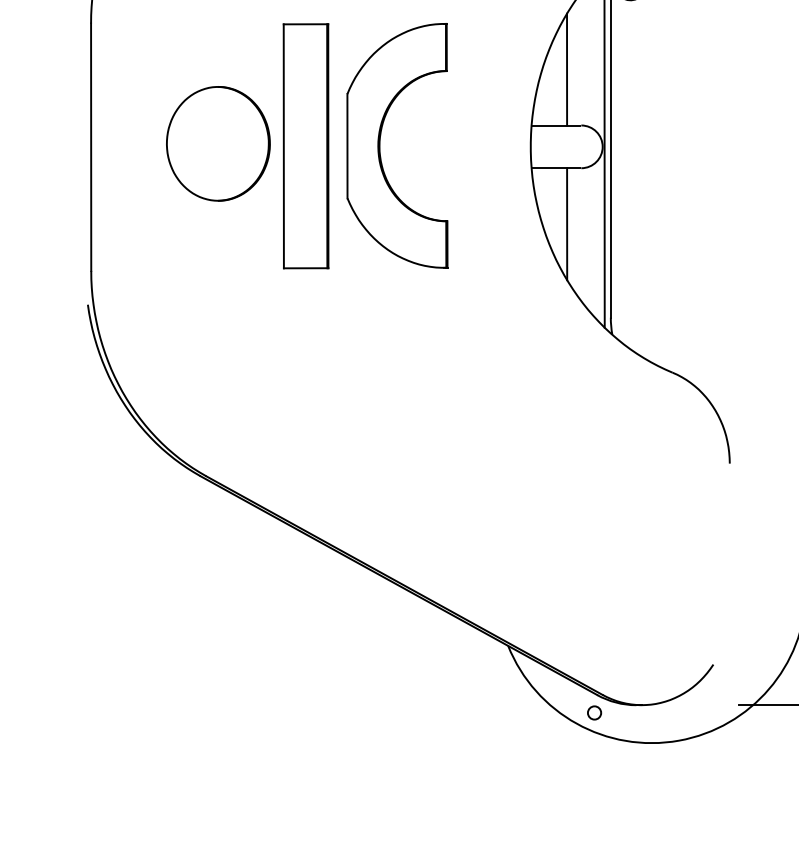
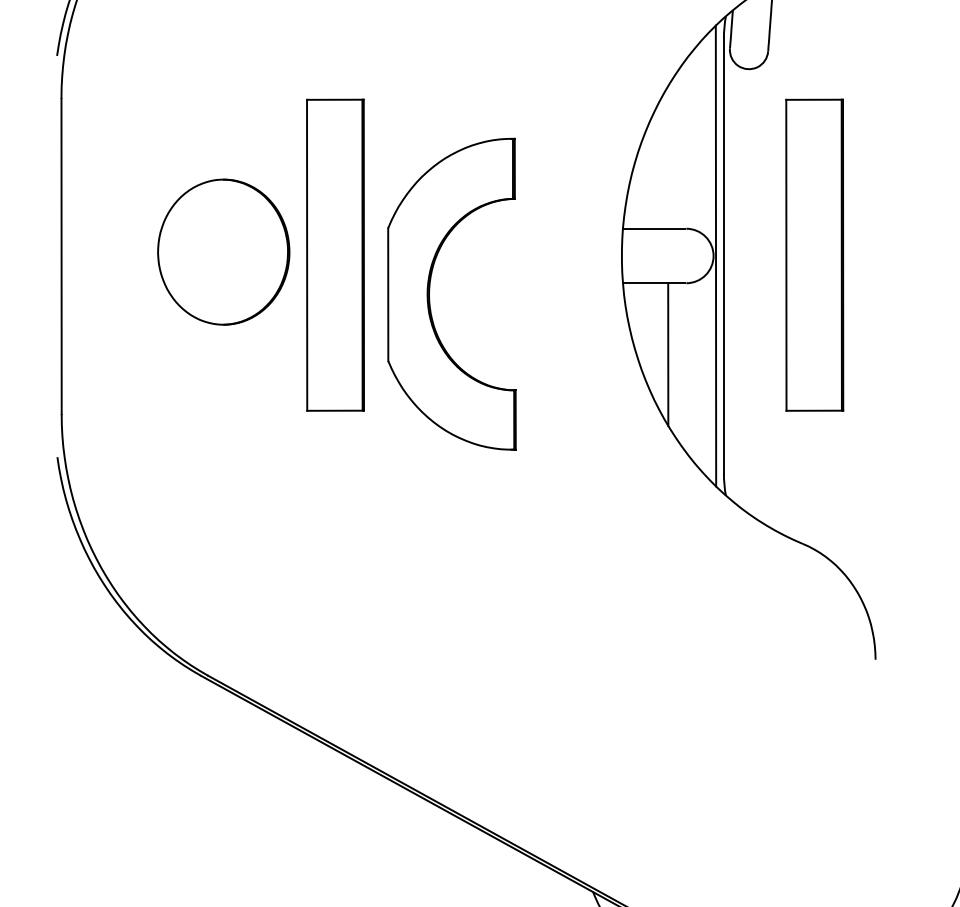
line: (567, 69) -> (668, 157), removed
part: (380, 145) -> (430, 293), moved
part: (681, 146) -> (814, 255), added

